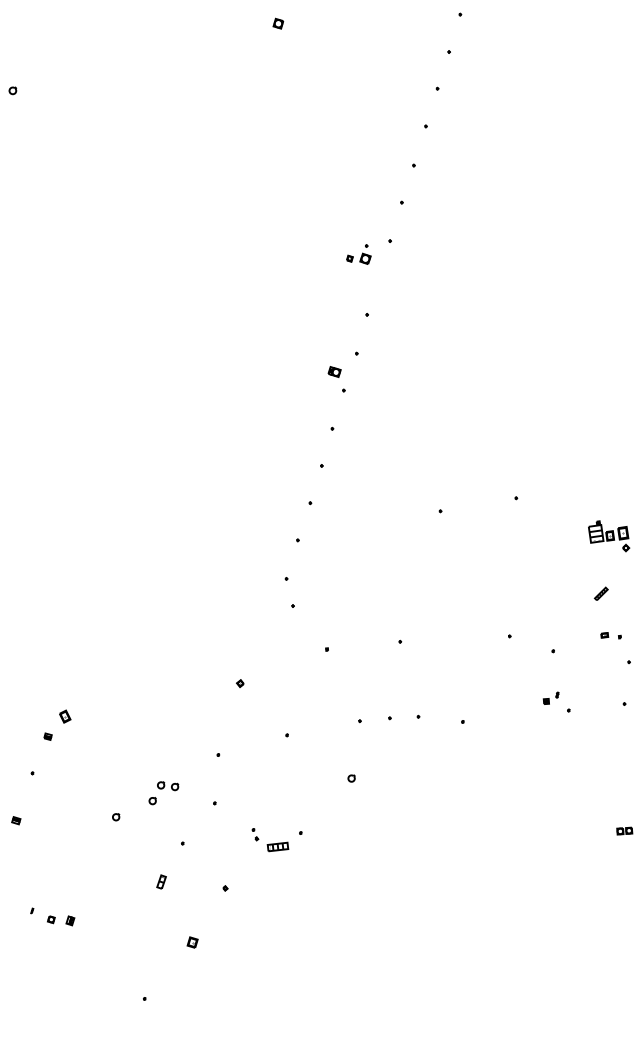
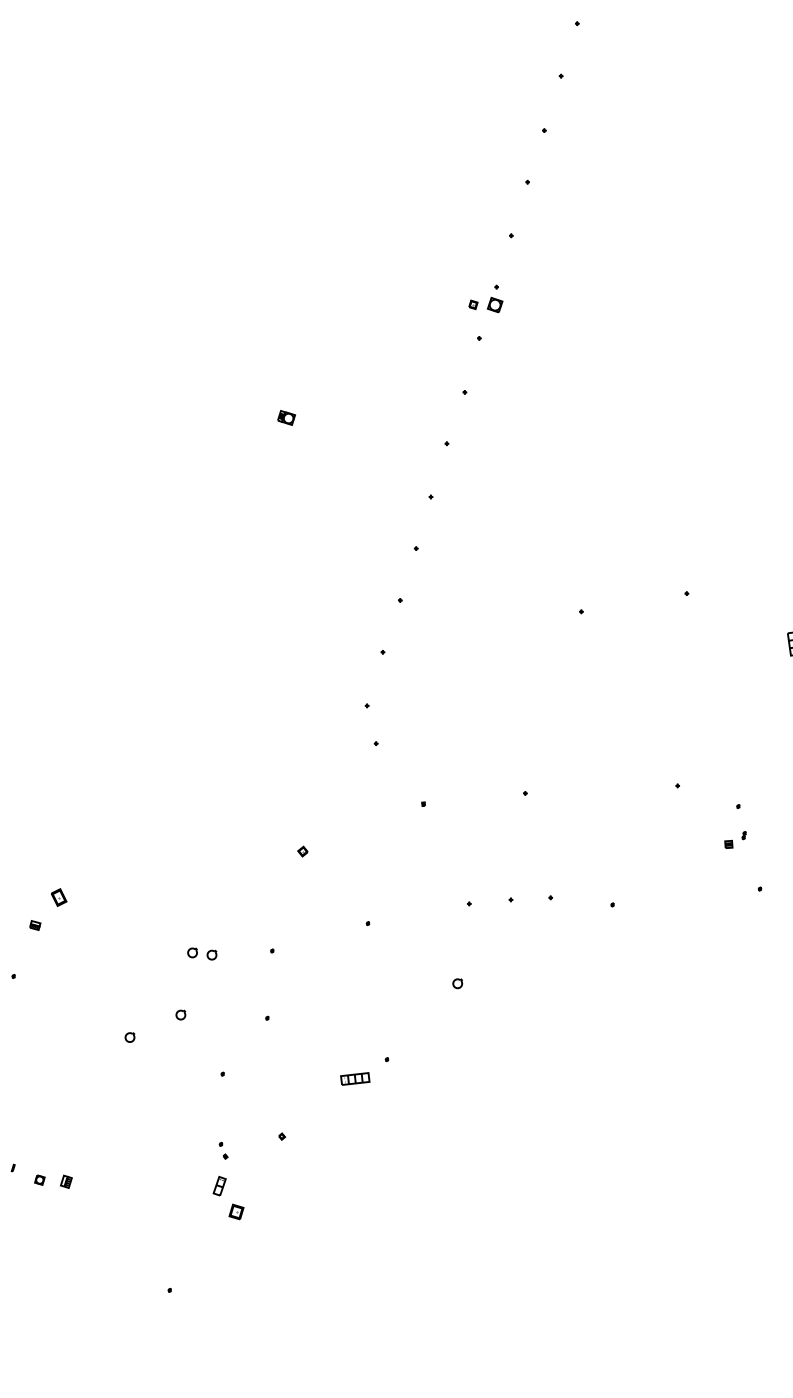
part: (358, 254) -> (485, 298), moved
part: (334, 371) -> (286, 417), moved
part: (550, 697) -> (734, 838), moved
part: (168, 786) -> (202, 954), moved
part: (255, 834) -> (223, 1150), moved
part: (161, 881) -> (219, 1185), moved

